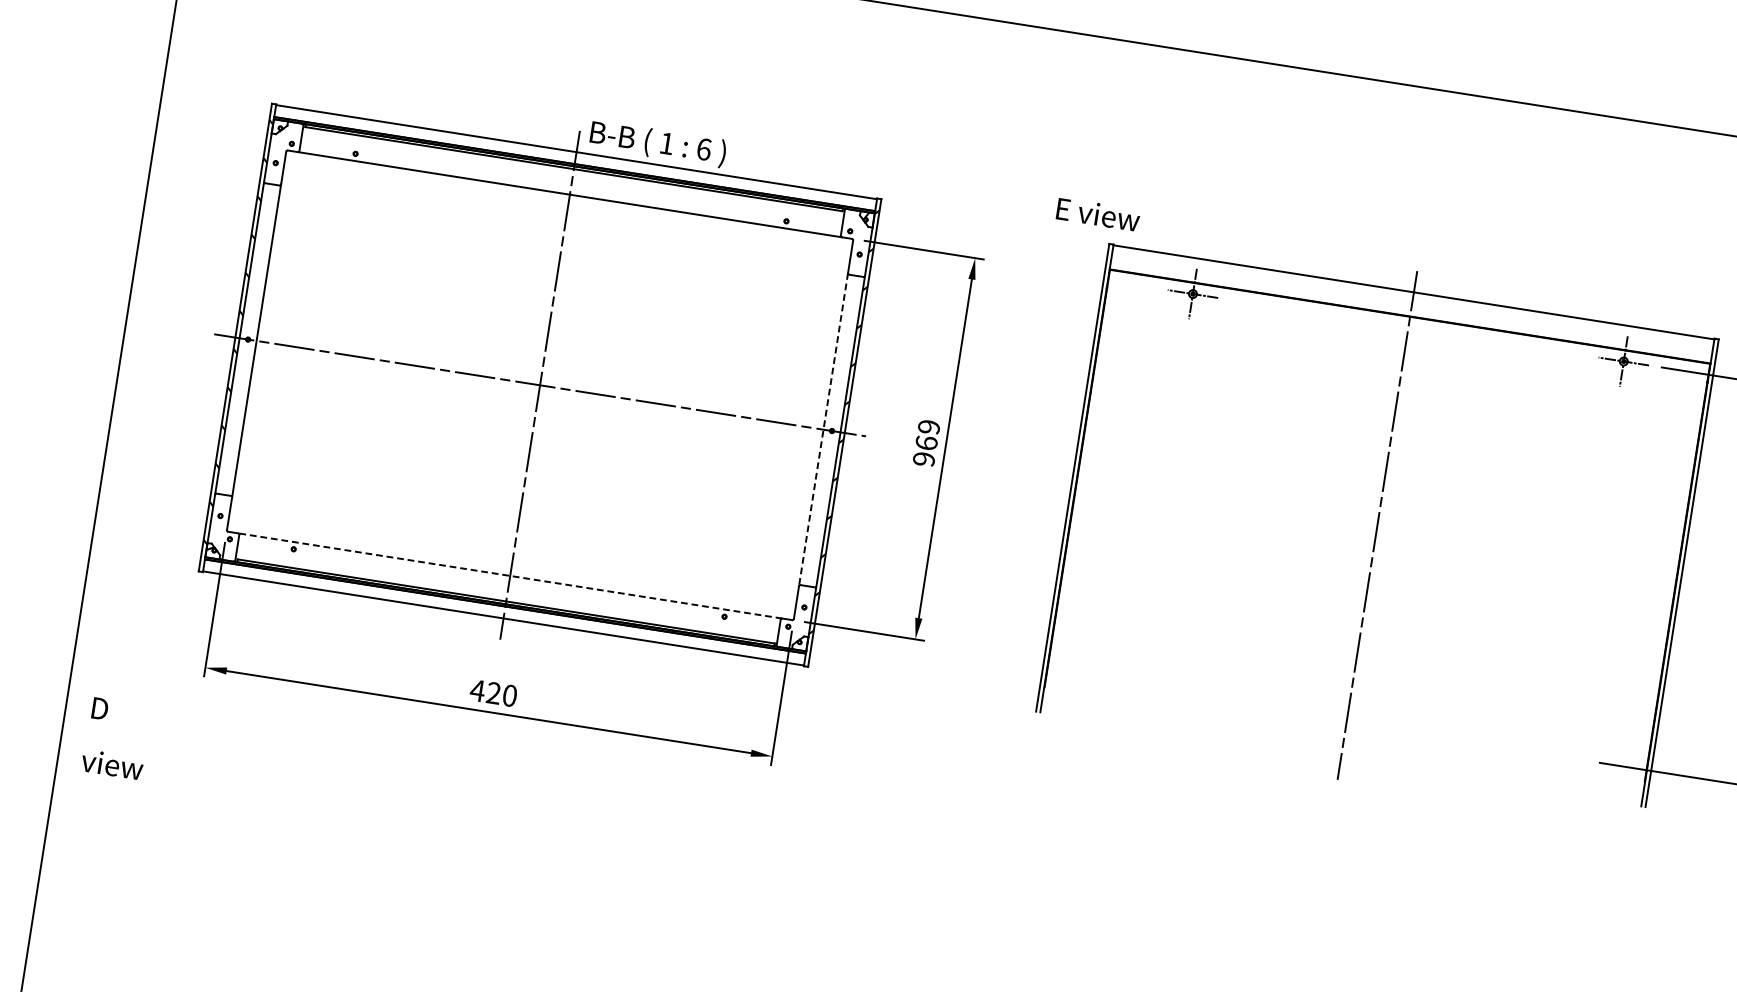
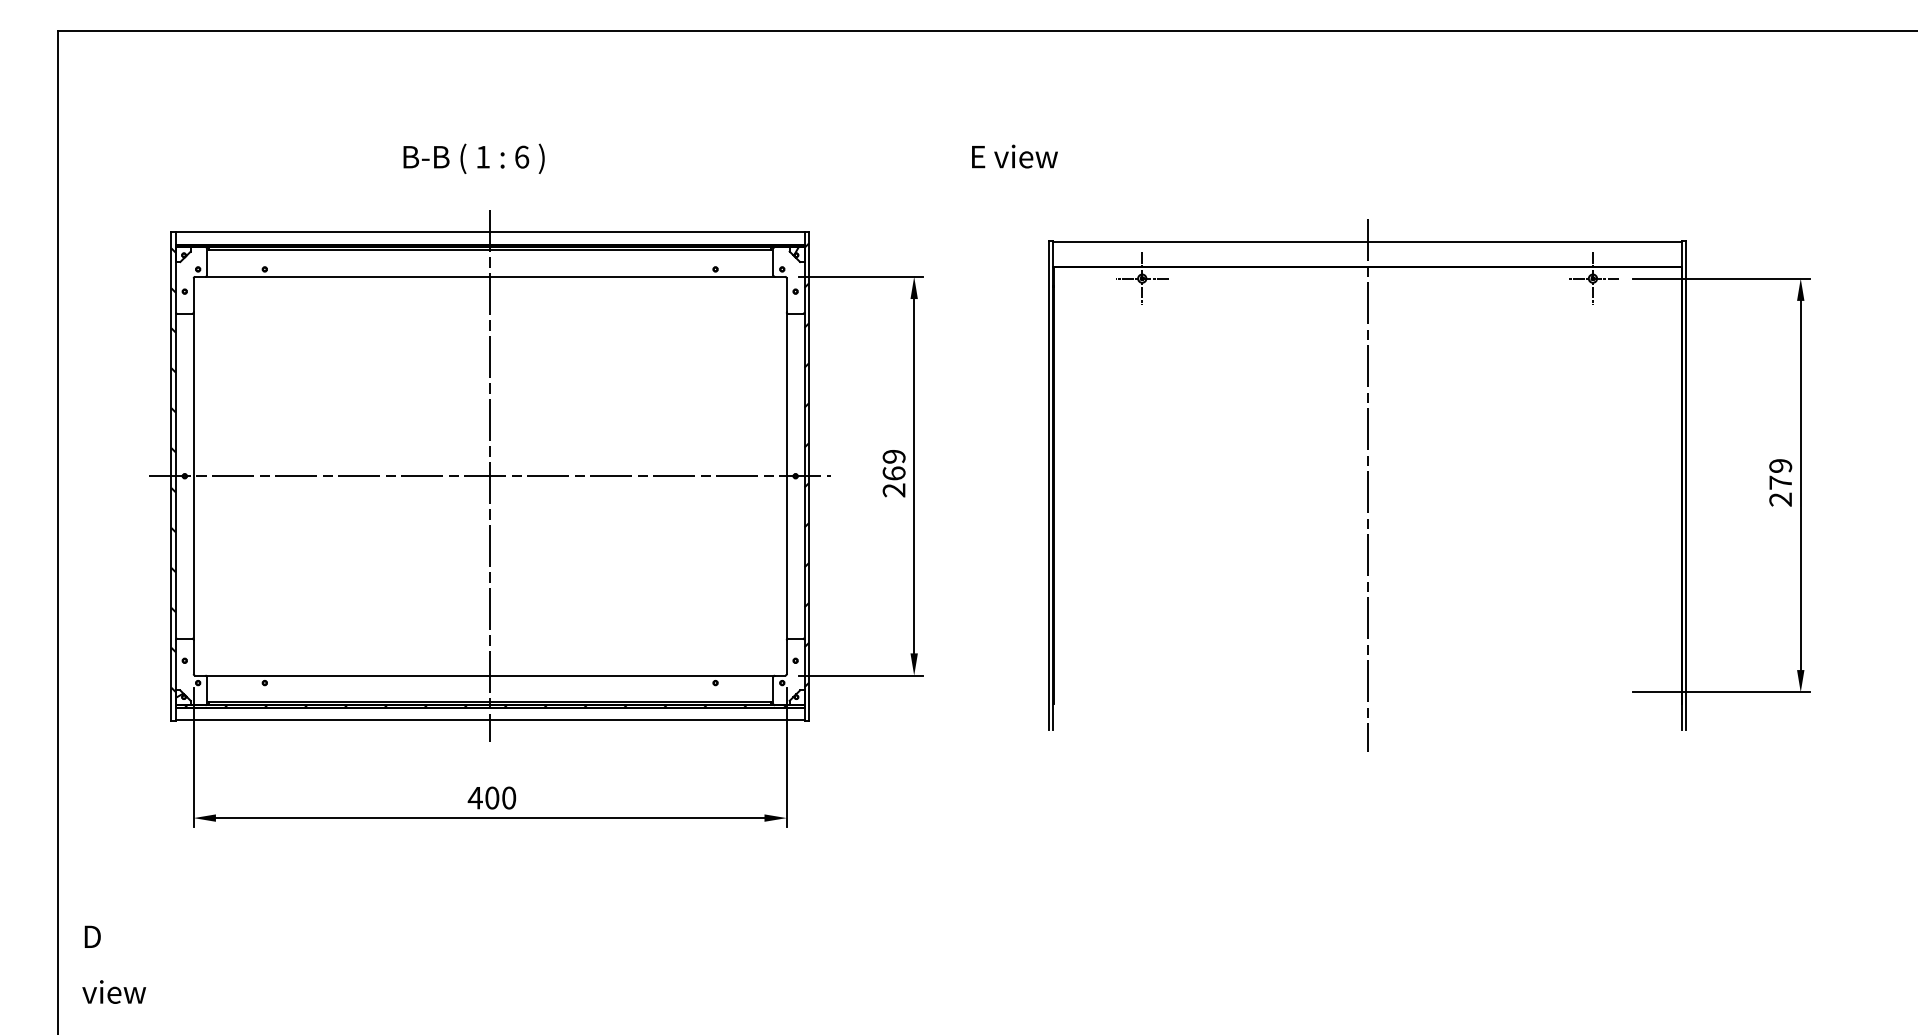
text: (657, 143) -> (473, 158), moved
text: (1097, 214) -> (1014, 156), moved
line: (823, 429) -> (786, 476), dashed -> solid
text: (924, 459) -> (894, 490), 969 -> 269
line: (510, 575) -> (490, 675), dashed -> solid
text: (494, 692) -> (492, 797), 420 -> 400
text: (116, 738) -> (114, 964), moved

